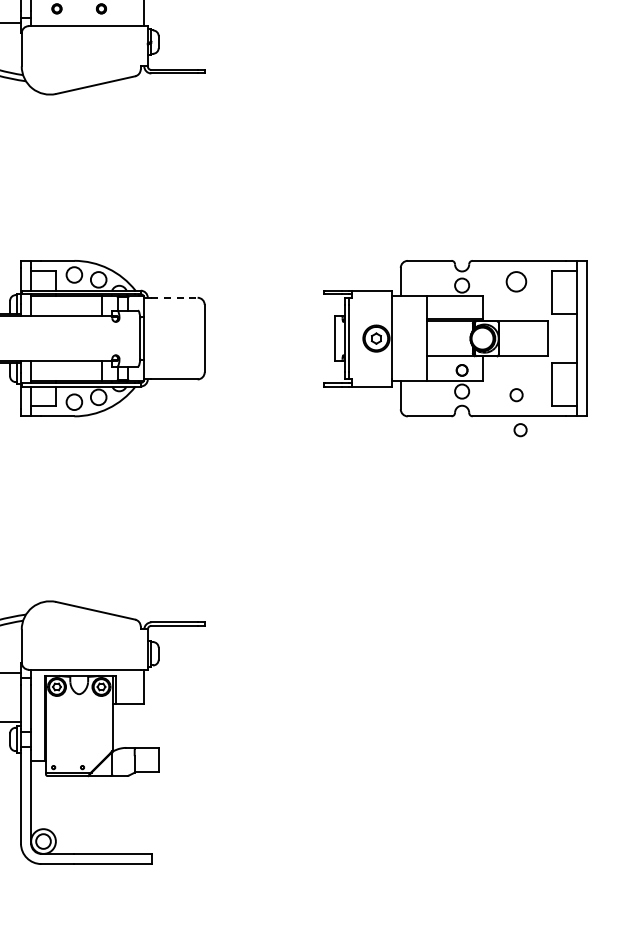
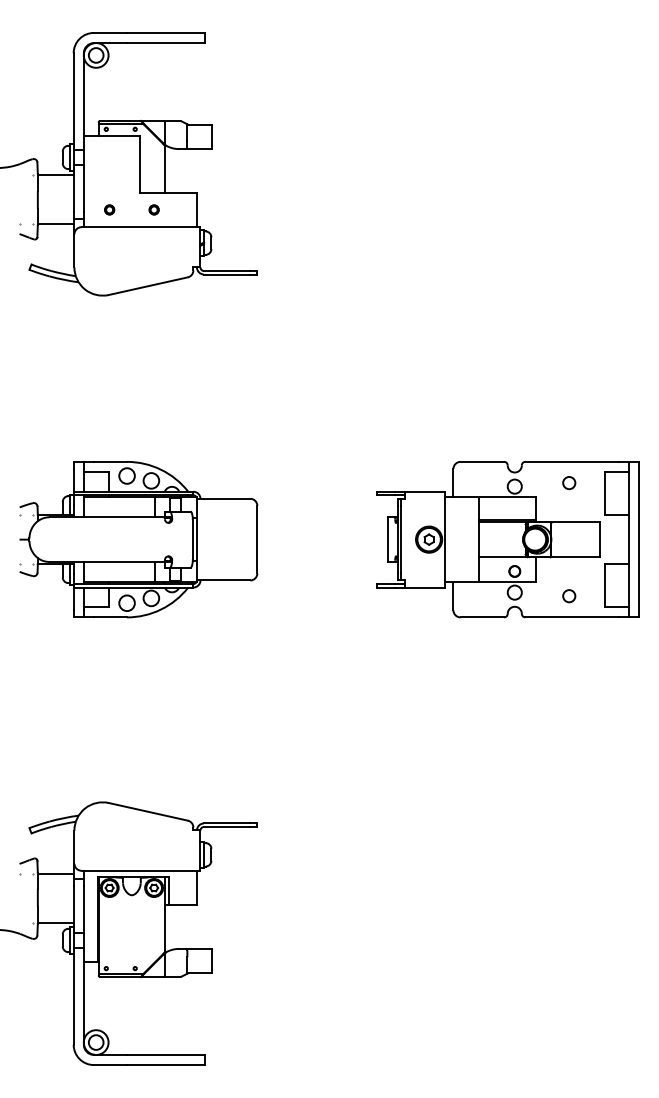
circle: (516, 282) -> (569, 483), size x0.62
line: (174, 297) -> (227, 498), dashed -> solid
circle: (520, 430) -> (573, 631), removed

